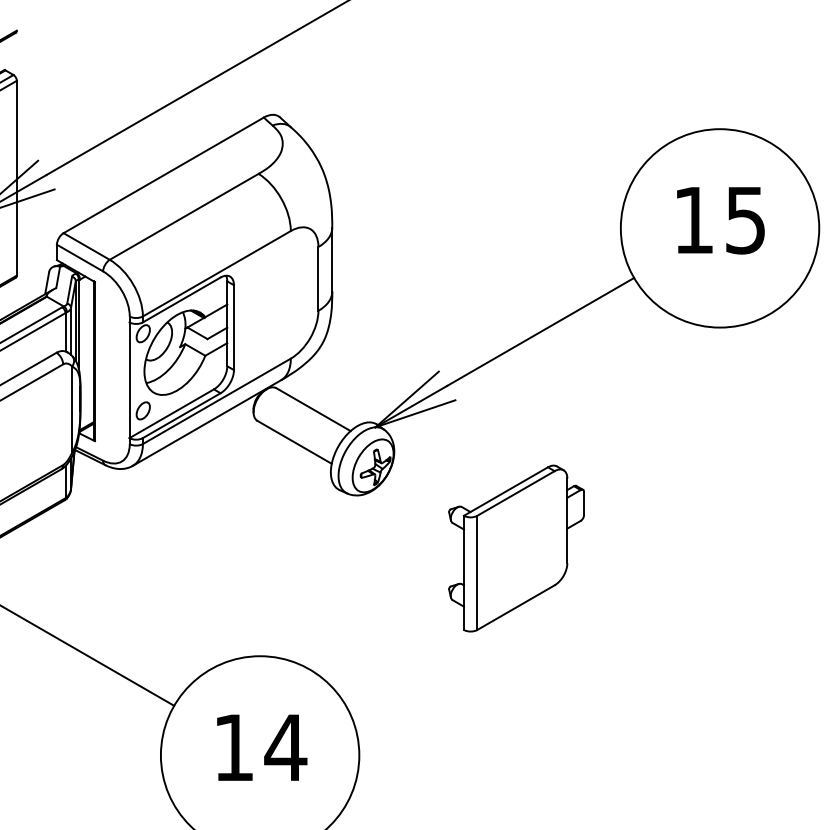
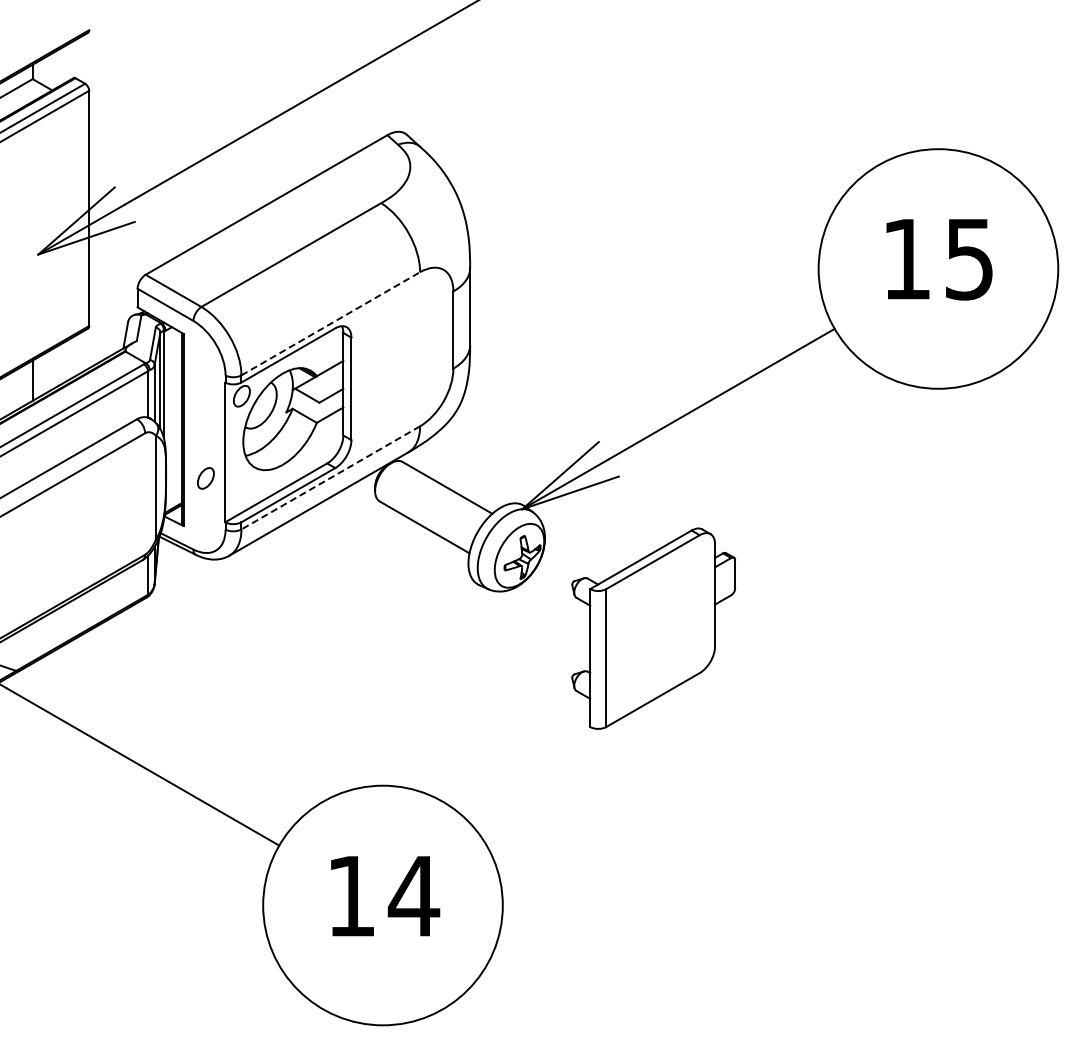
line: (217, 273) -> (331, 323), solid -> dashed
line: (216, 401) -> (330, 478), solid -> dashed
part: (142, 410) -> (205, 478), moved
part: (516, 548) -> (653, 628), moved

